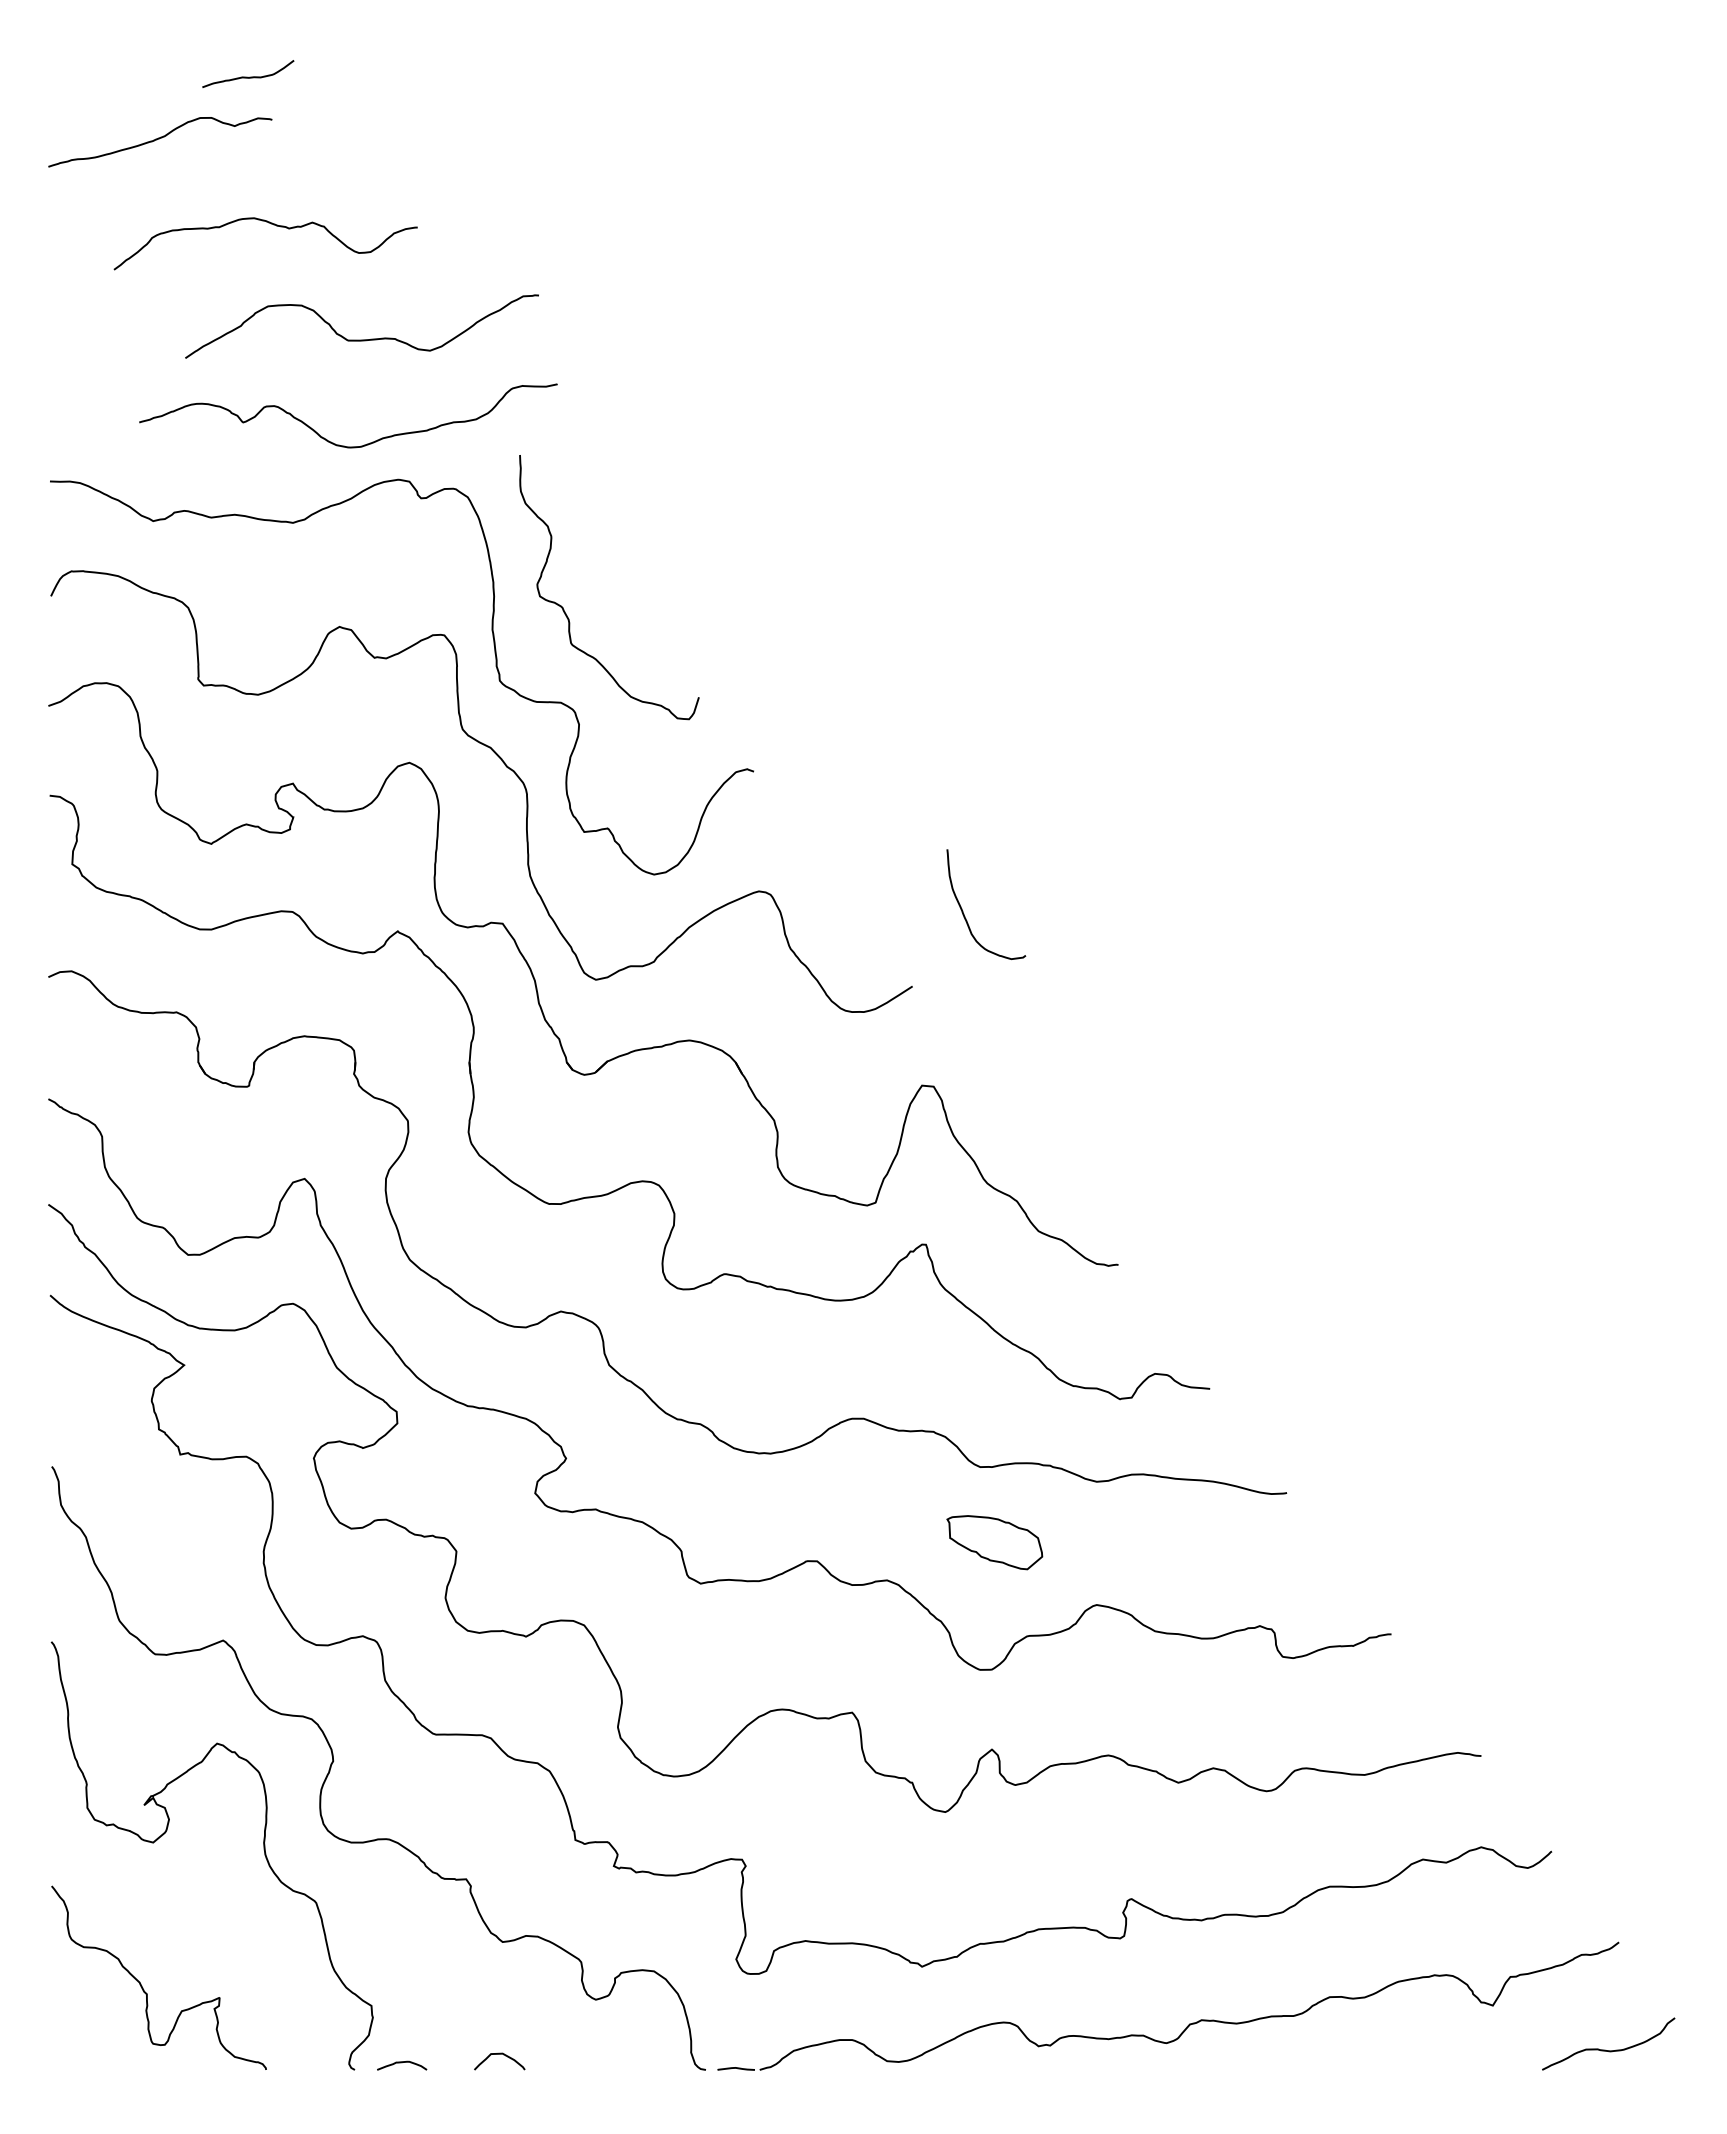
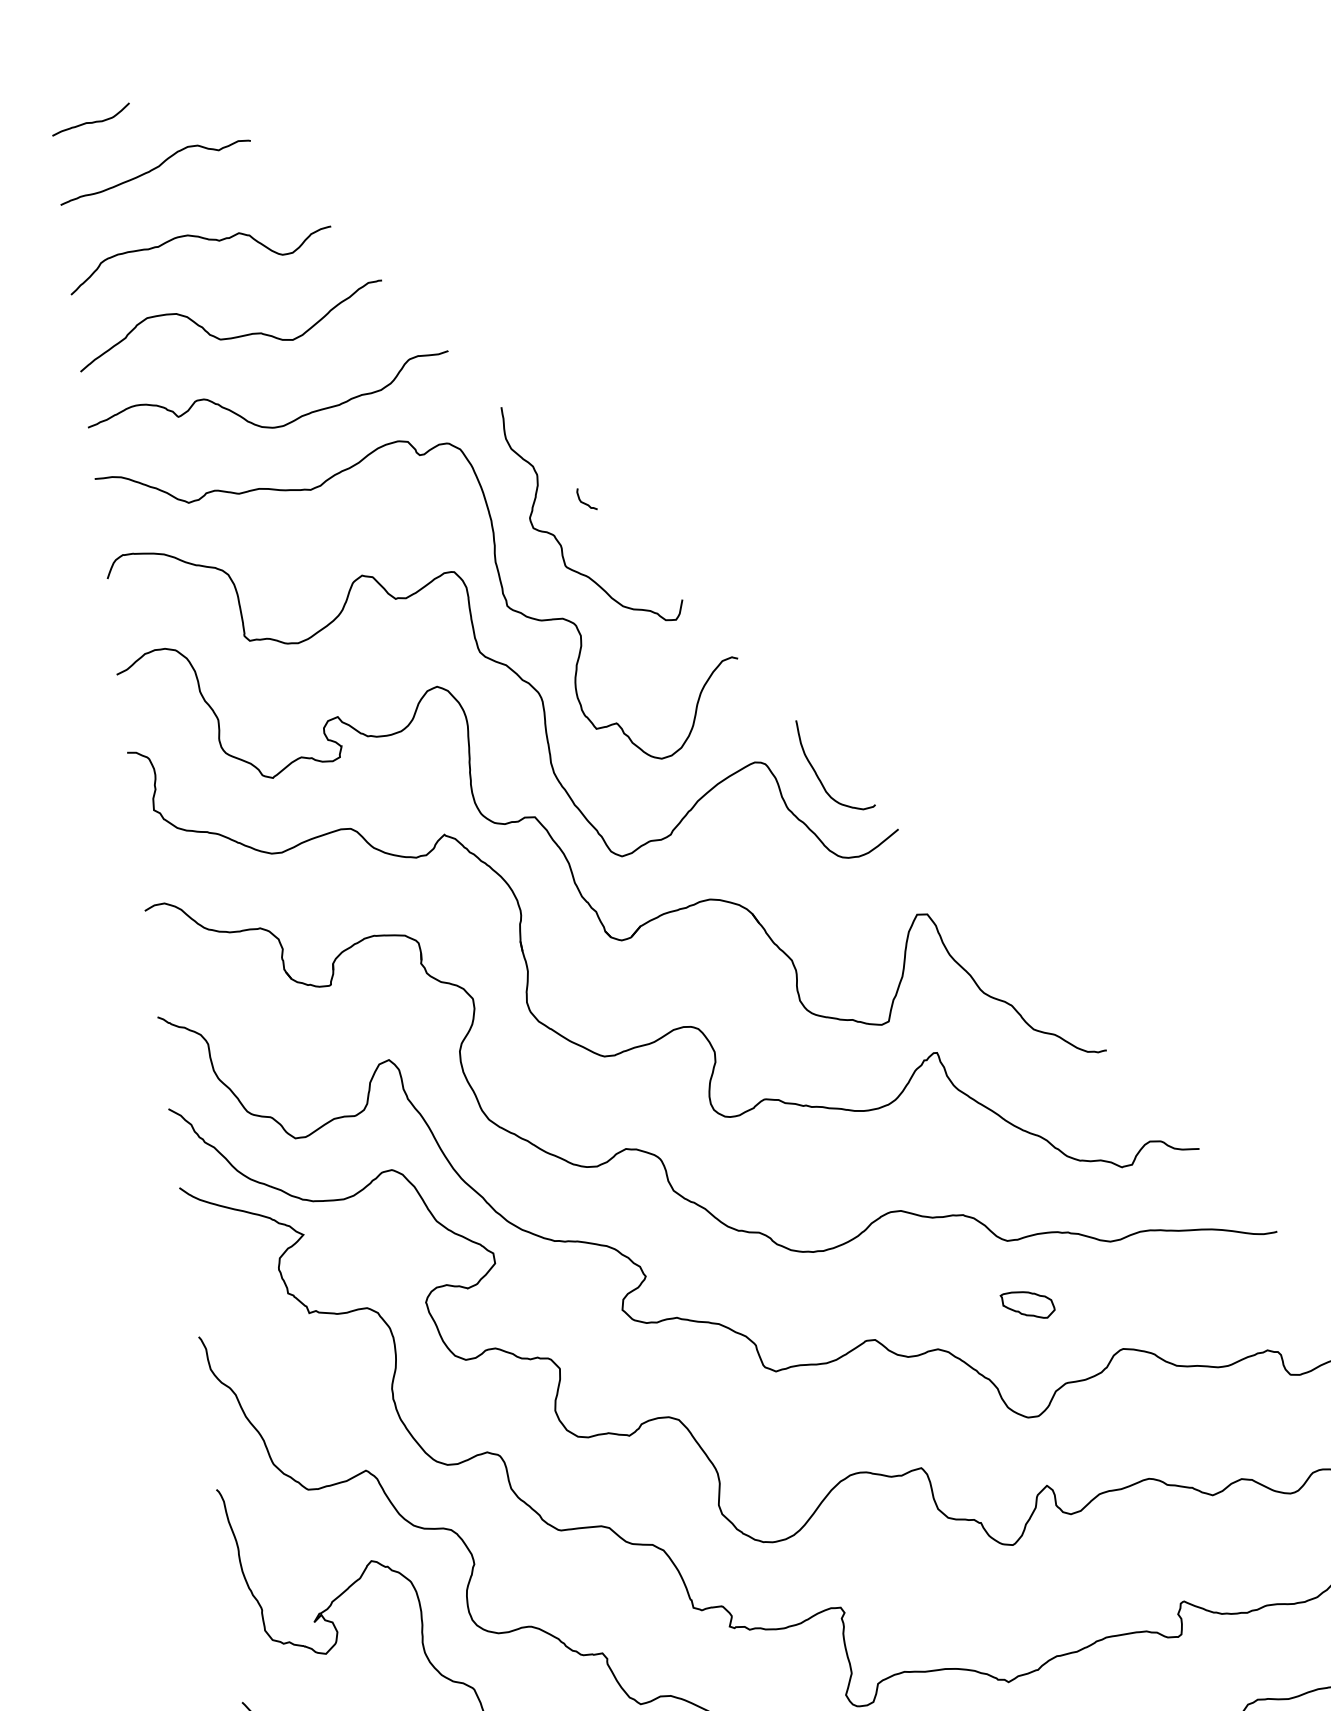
curve: (248, 76) -> (91, 121), moved
curve: (273, 225) -> (205, 239), moved
curve: (361, 339) -> (232, 337), moved
curve: (344, 445) -> (269, 426), moved
curve: (600, 573) -> (583, 502), added
curve: (964, 913) -> (817, 774), moved
part: (994, 1542) -> (1027, 1305), size x0.62

